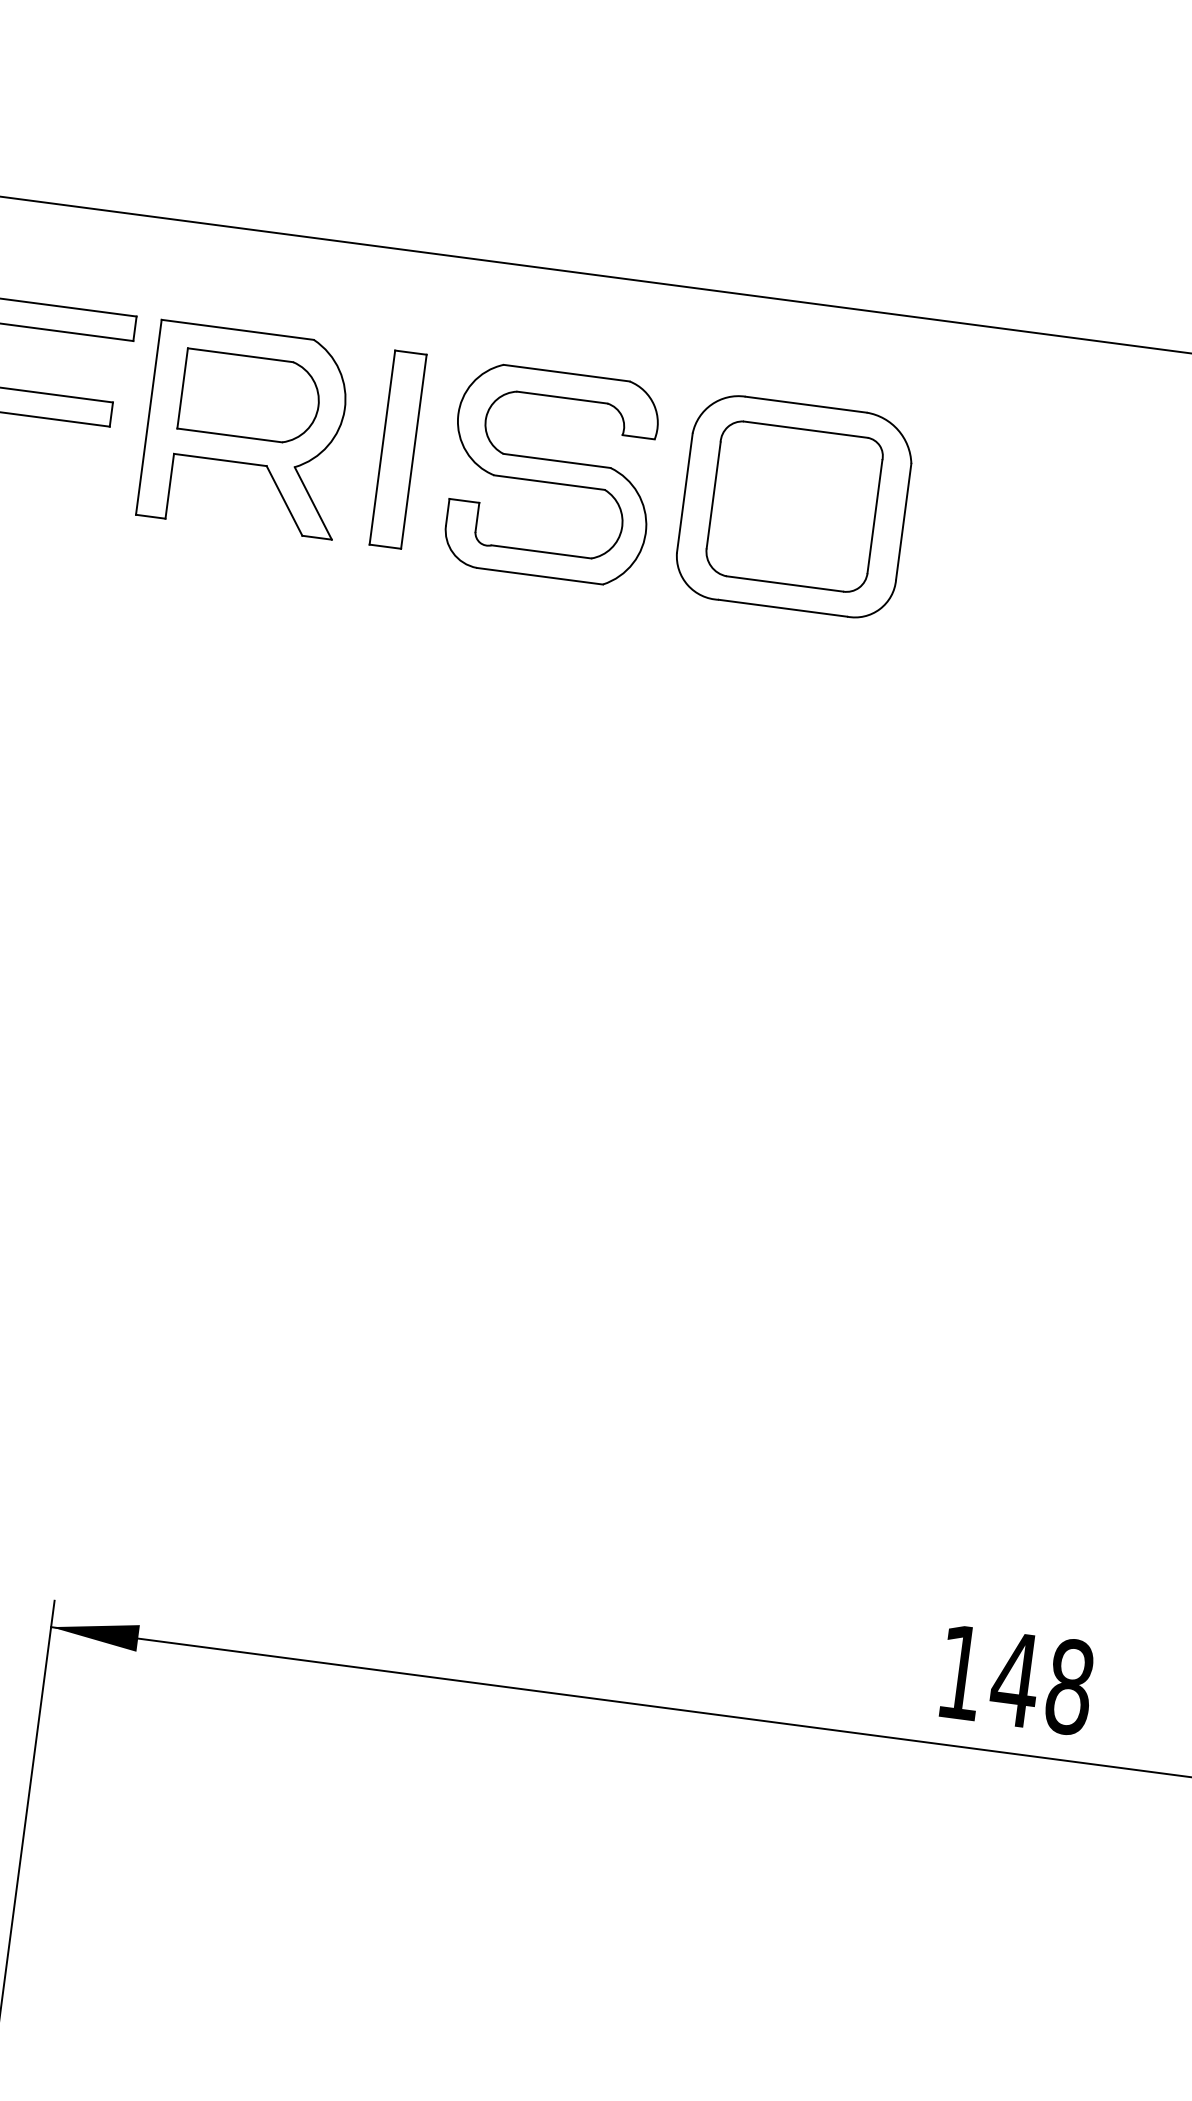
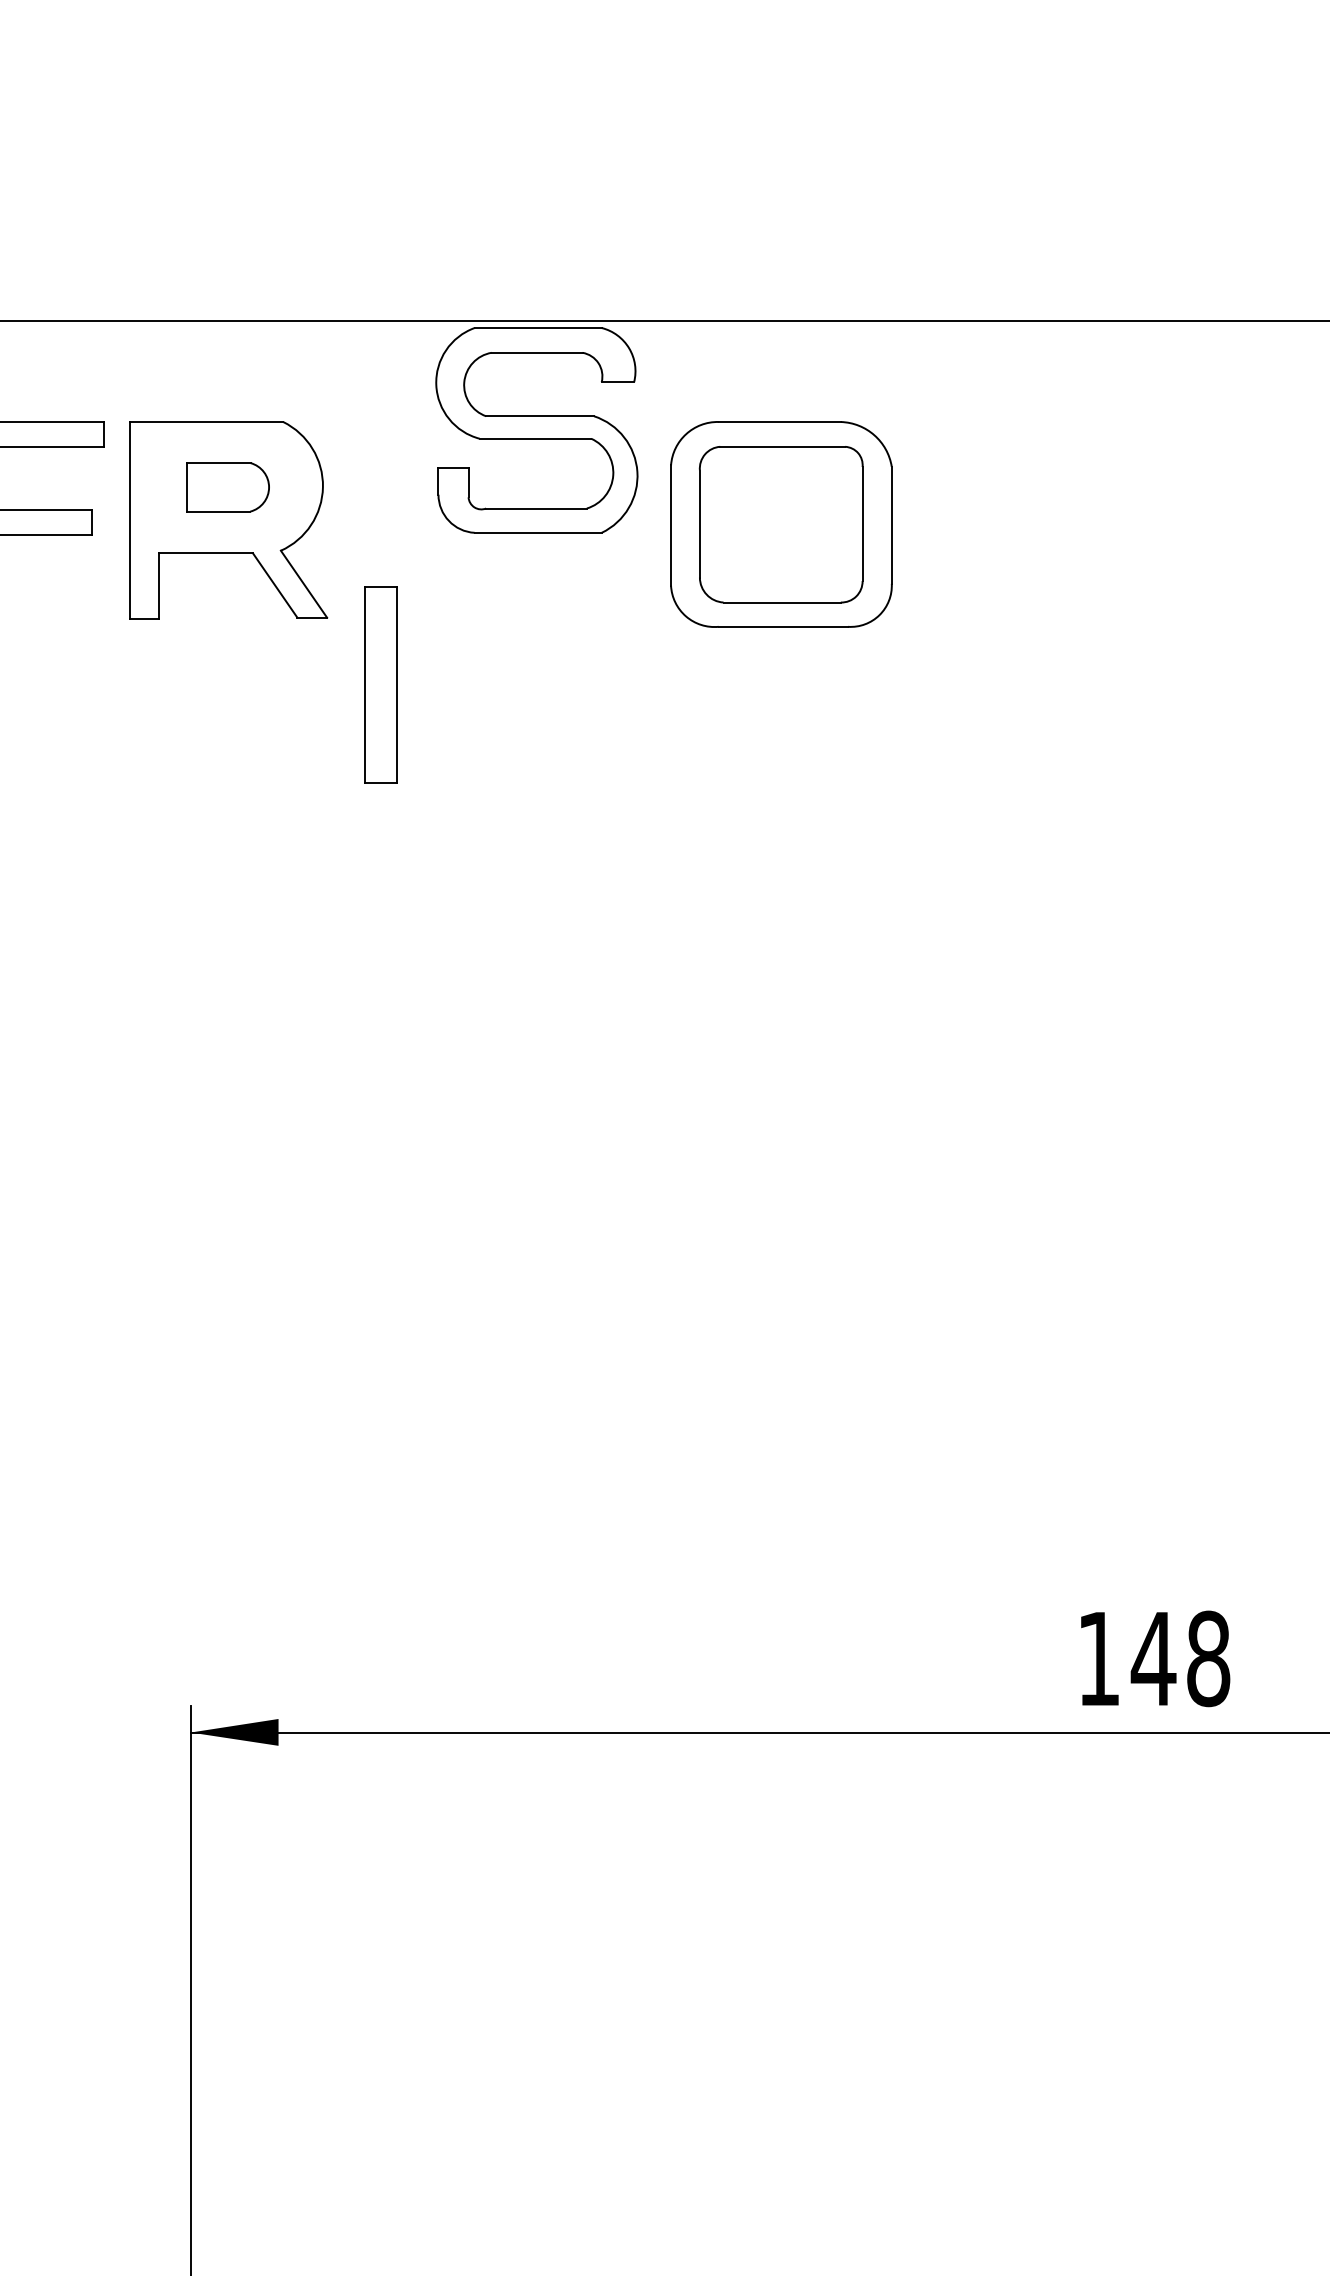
part: (250, 397) -> (227, 487), size x0.6
part: (397, 449) -> (380, 684), moved
part: (551, 474) -> (536, 430), moved

